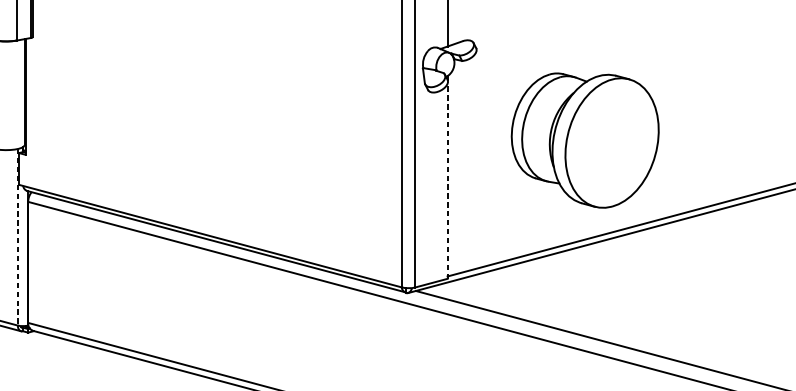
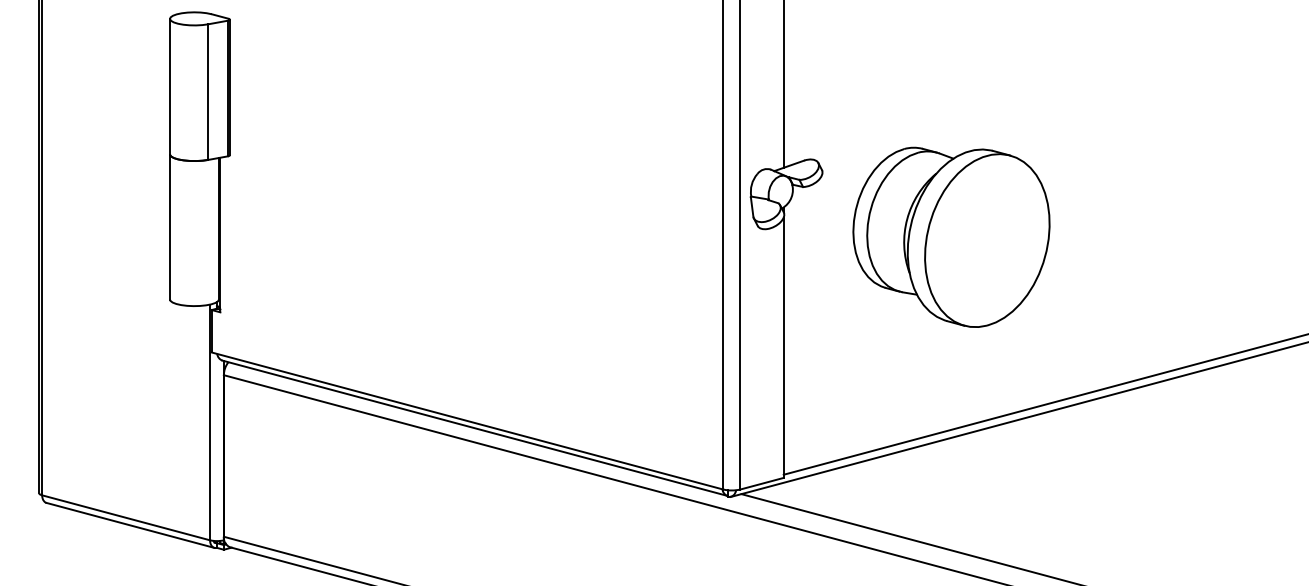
part: (585, 139) -> (951, 236), moved
line: (447, 181) -> (783, 347), dashed -> solid
line: (18, 237) -> (210, 422), dashed -> solid

